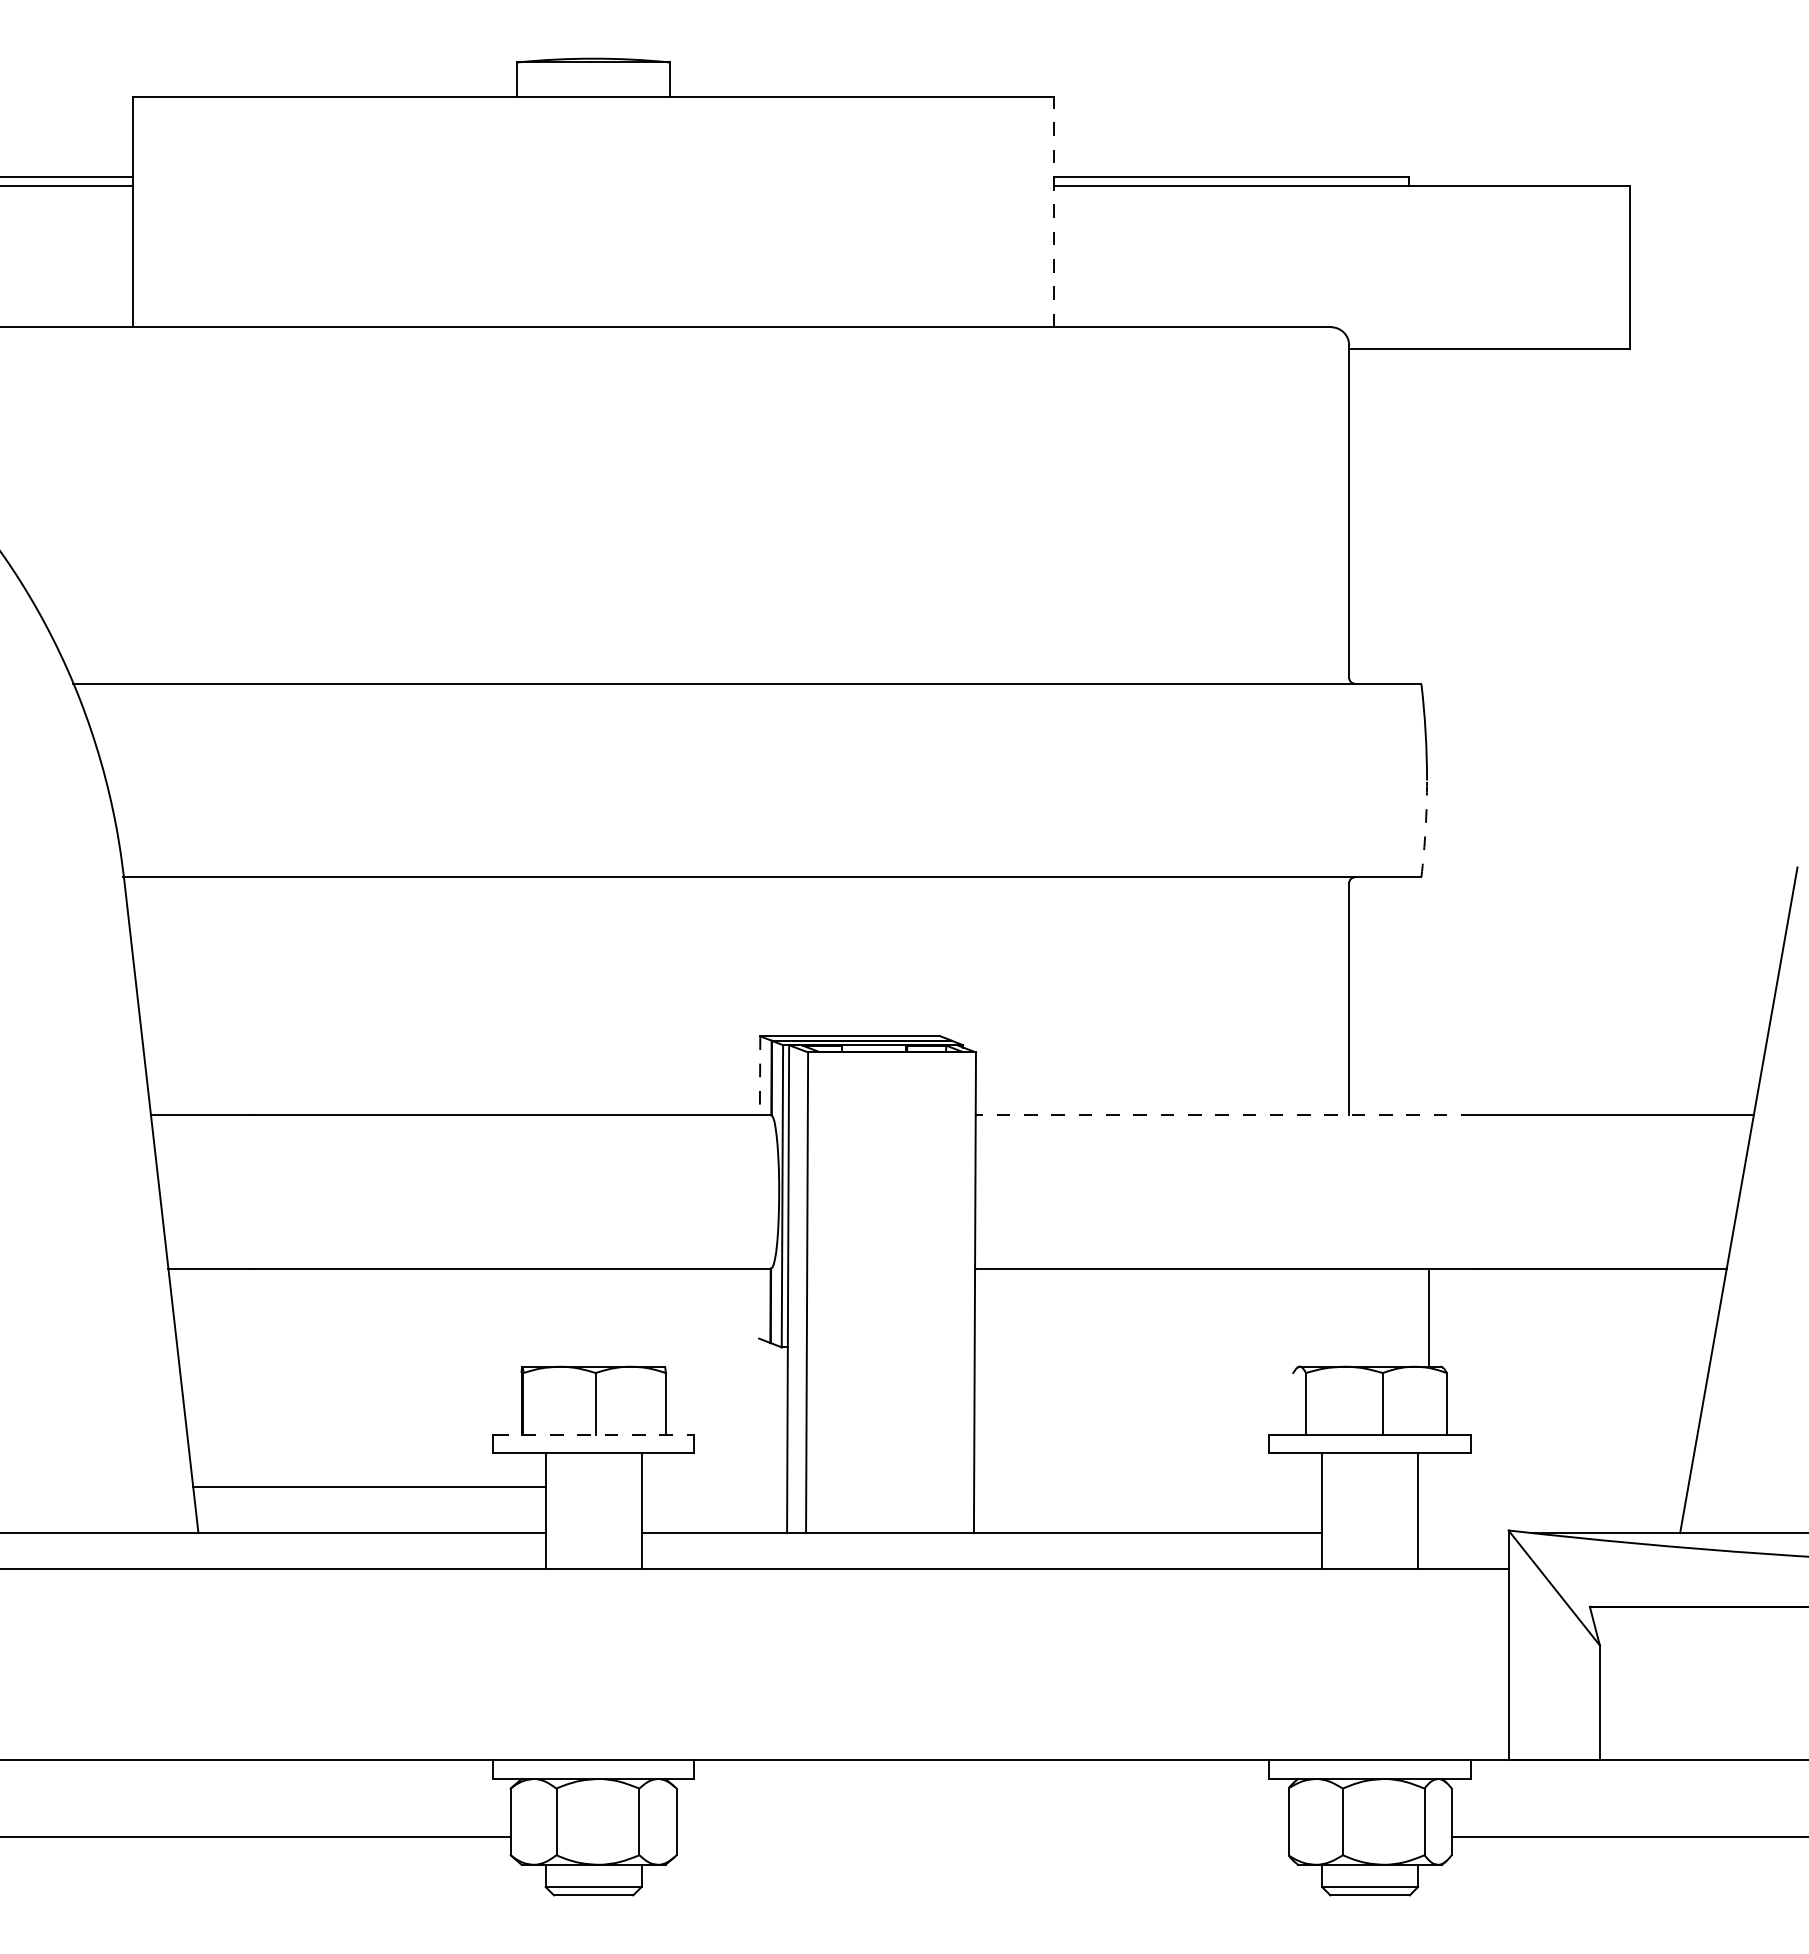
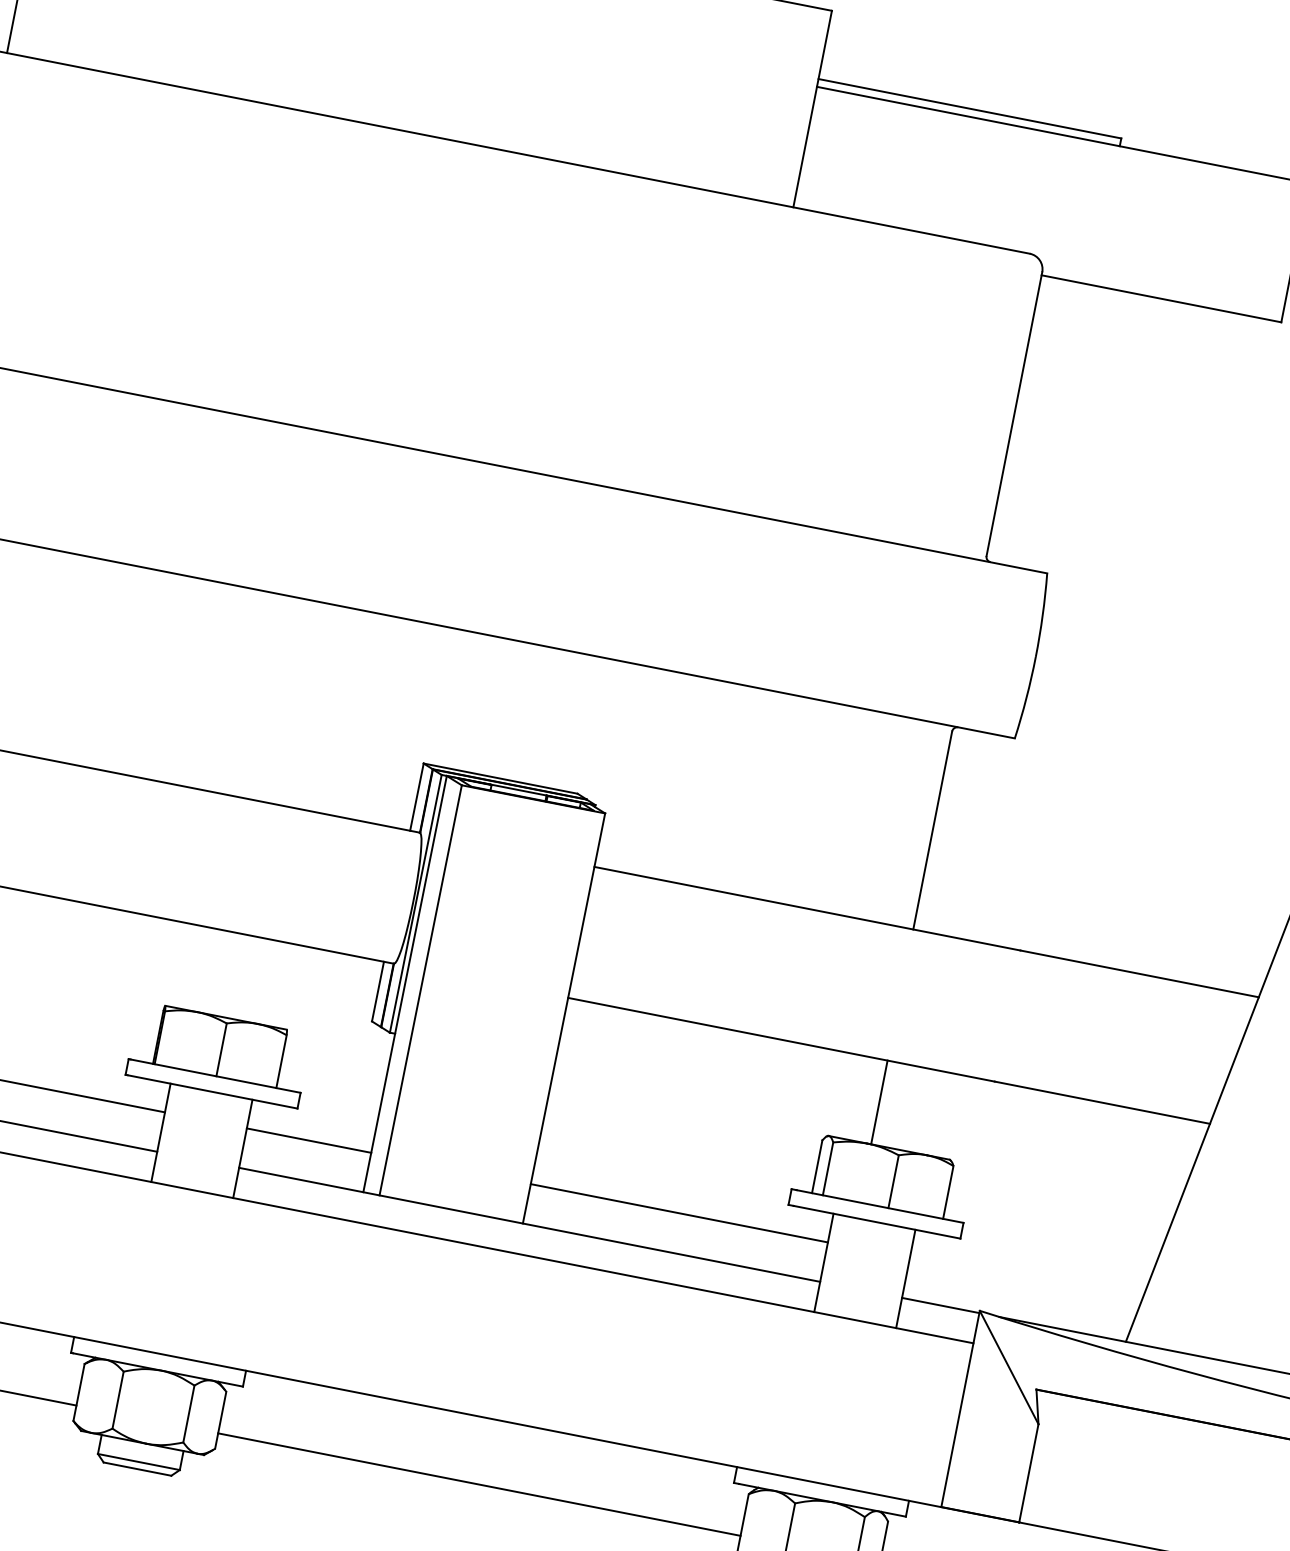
line: (1054, 211) -> (813, 108), dashed -> solid
arc: (1425, 829) -> (1026, 698), dashed -> solid
line: (760, 1076) -> (417, 797), dashed -> solid
line: (1224, 1115) -> (806, 908), dashed -> solid
line: (759, 1303) -> (378, 991), added
line: (1429, 1317) -> (879, 1102), moved
line: (1293, 1403) -> (817, 1166), added
line: (594, 1434) -> (215, 1075), dashed -> solid
line: (714, 1486) -> (309, 1140), added
line: (1148, 1486) -> (679, 1212), added
line: (1463, 1533) -> (940, 1305), added
line: (982, 1837) -> (479, 1484), added

